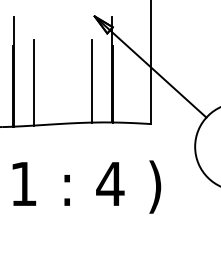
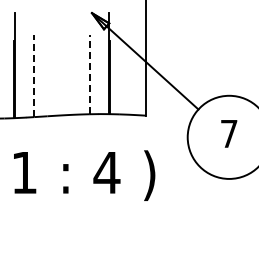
line: (92, 80) -> (89, 74), solid -> dashed
line: (34, 82) -> (34, 76), solid -> dashed

